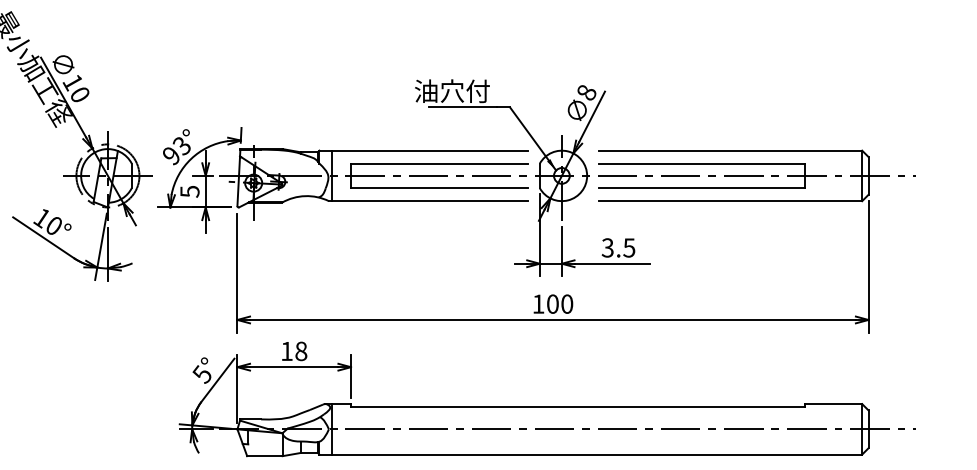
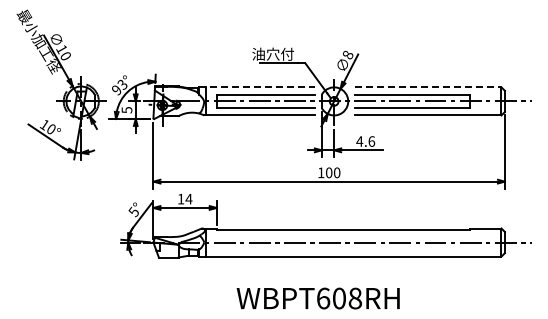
line: (424, 150) -> (257, 87), solid -> dashed
line: (731, 150) -> (428, 87), solid -> dashed
text: (618, 247) -> (365, 141), 3.5 -> 4.6
text: (300, 350) -> (188, 198), 18 -> 14

